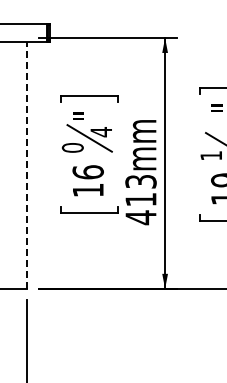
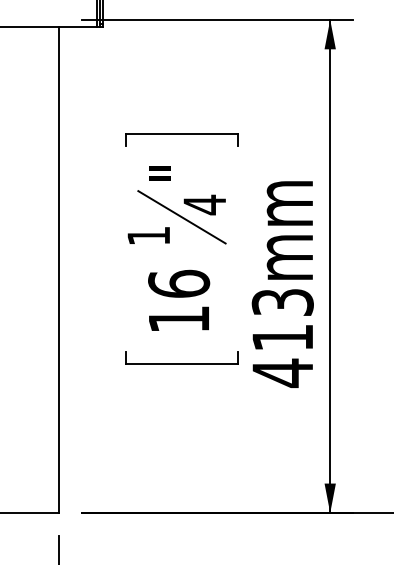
text: (72, 147) -> (148, 235), 0 -> 1
line: (27, 165) -> (59, 270), dashed -> solid

